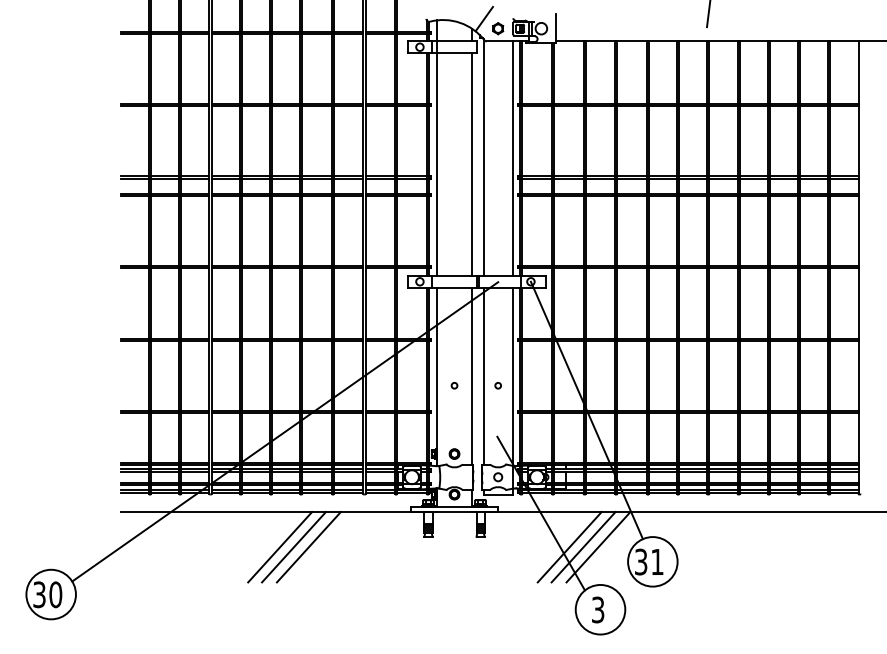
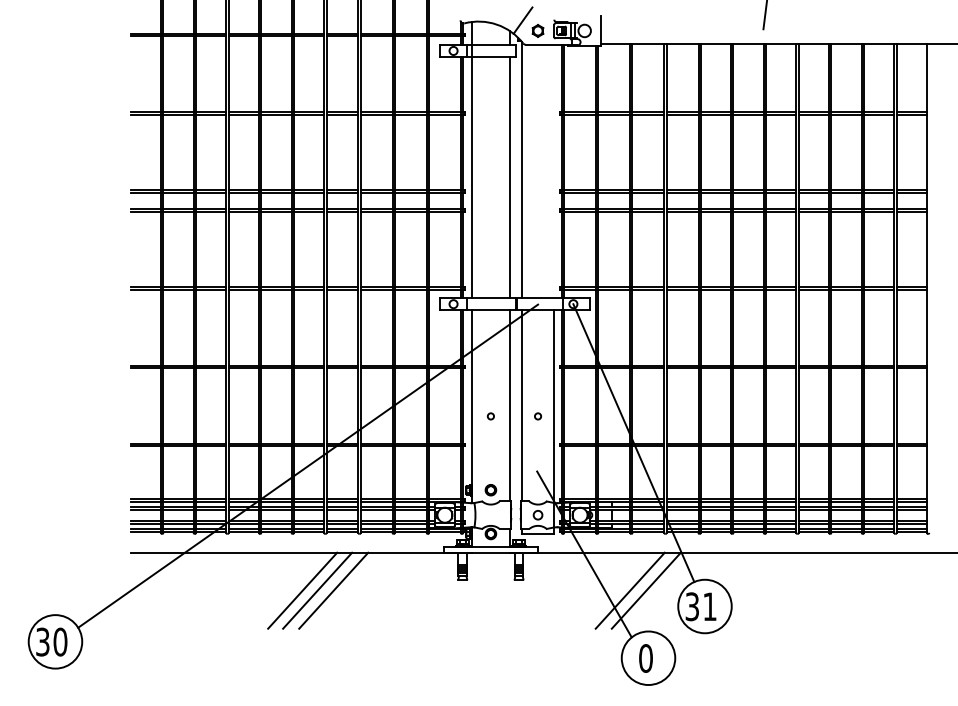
line: (512, 157) -> (553, 170), removed
line: (569, 546) -> (614, 590), removed
text: (597, 609) -> (645, 658), 3 -> 0

